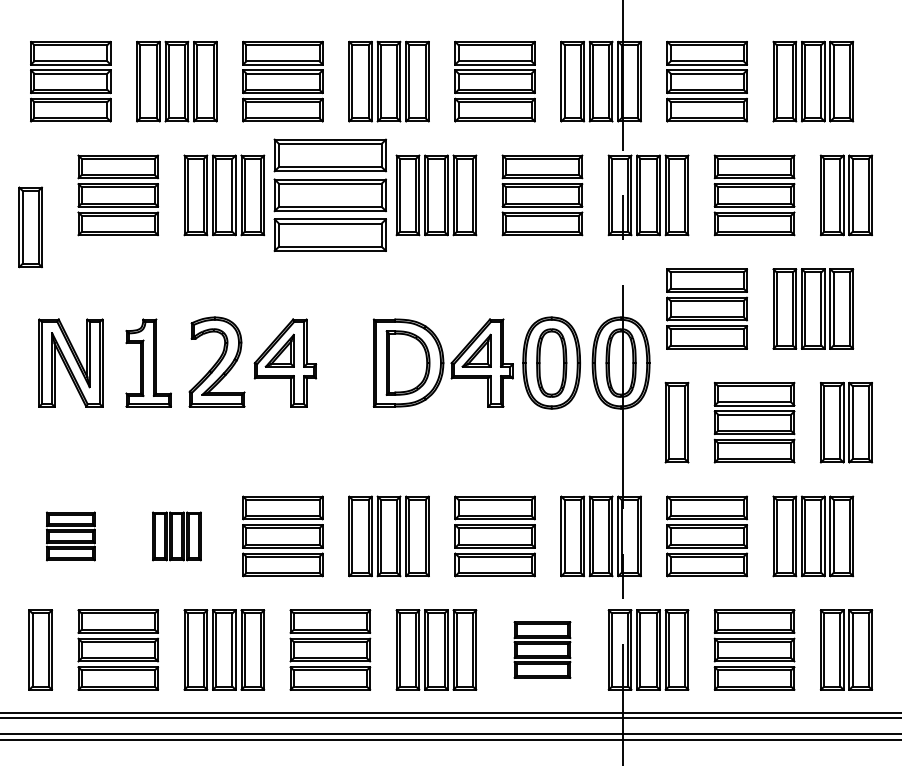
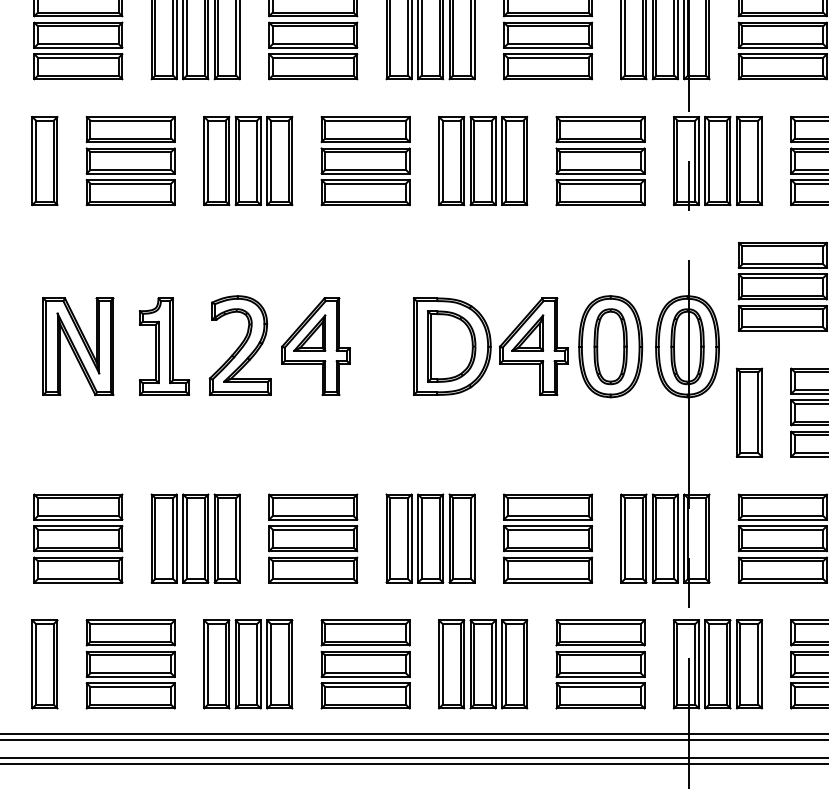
part: (330, 195) -> (365, 161), size x0.71
part: (30, 227) -> (44, 161), moved
part: (70, 536) -> (77, 538), size x1.67
part: (176, 536) -> (195, 538), size x1.67
part: (542, 649) -> (600, 663), size x1.43

